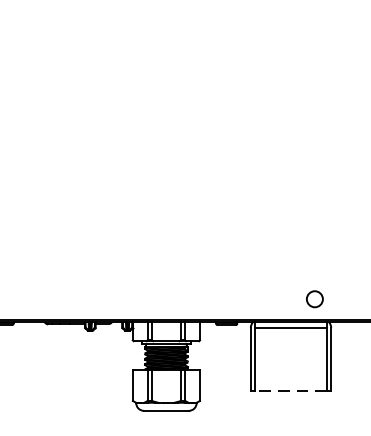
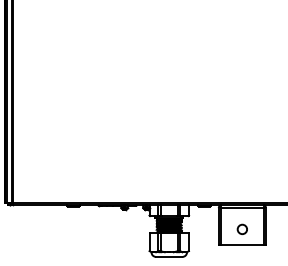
circle: (313, 297) -> (241, 228), moved
line: (289, 391) -> (241, 245), dashed -> solid

